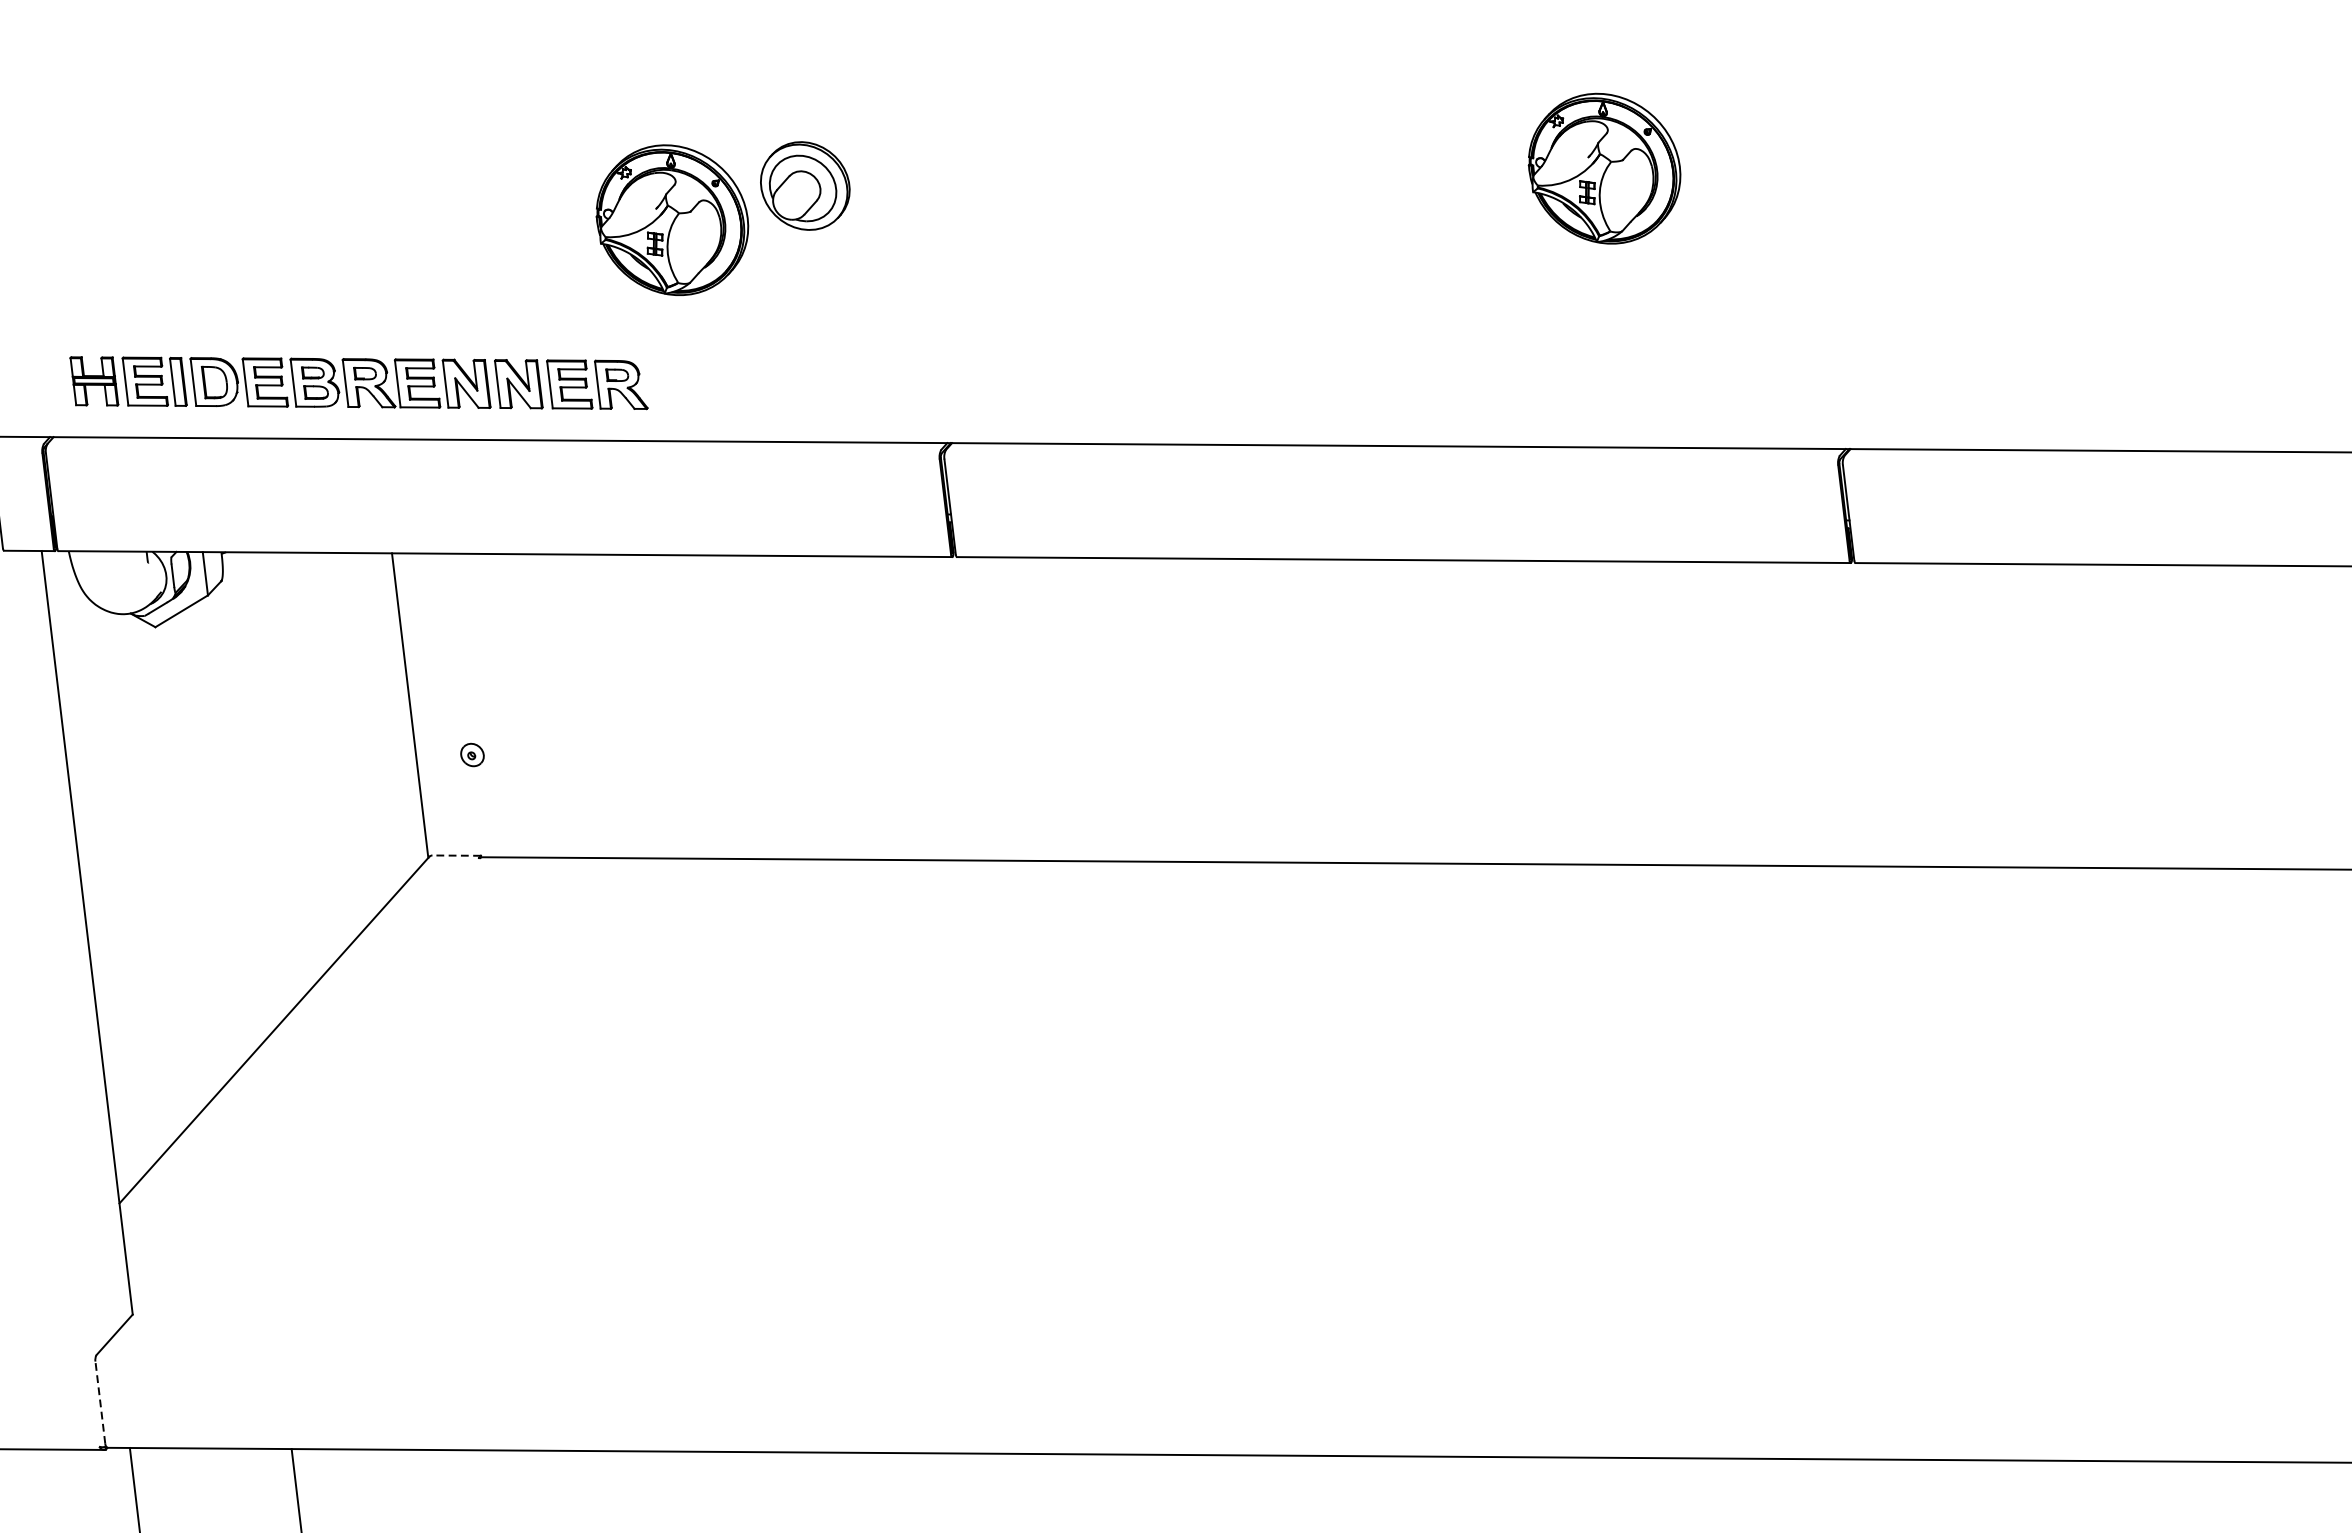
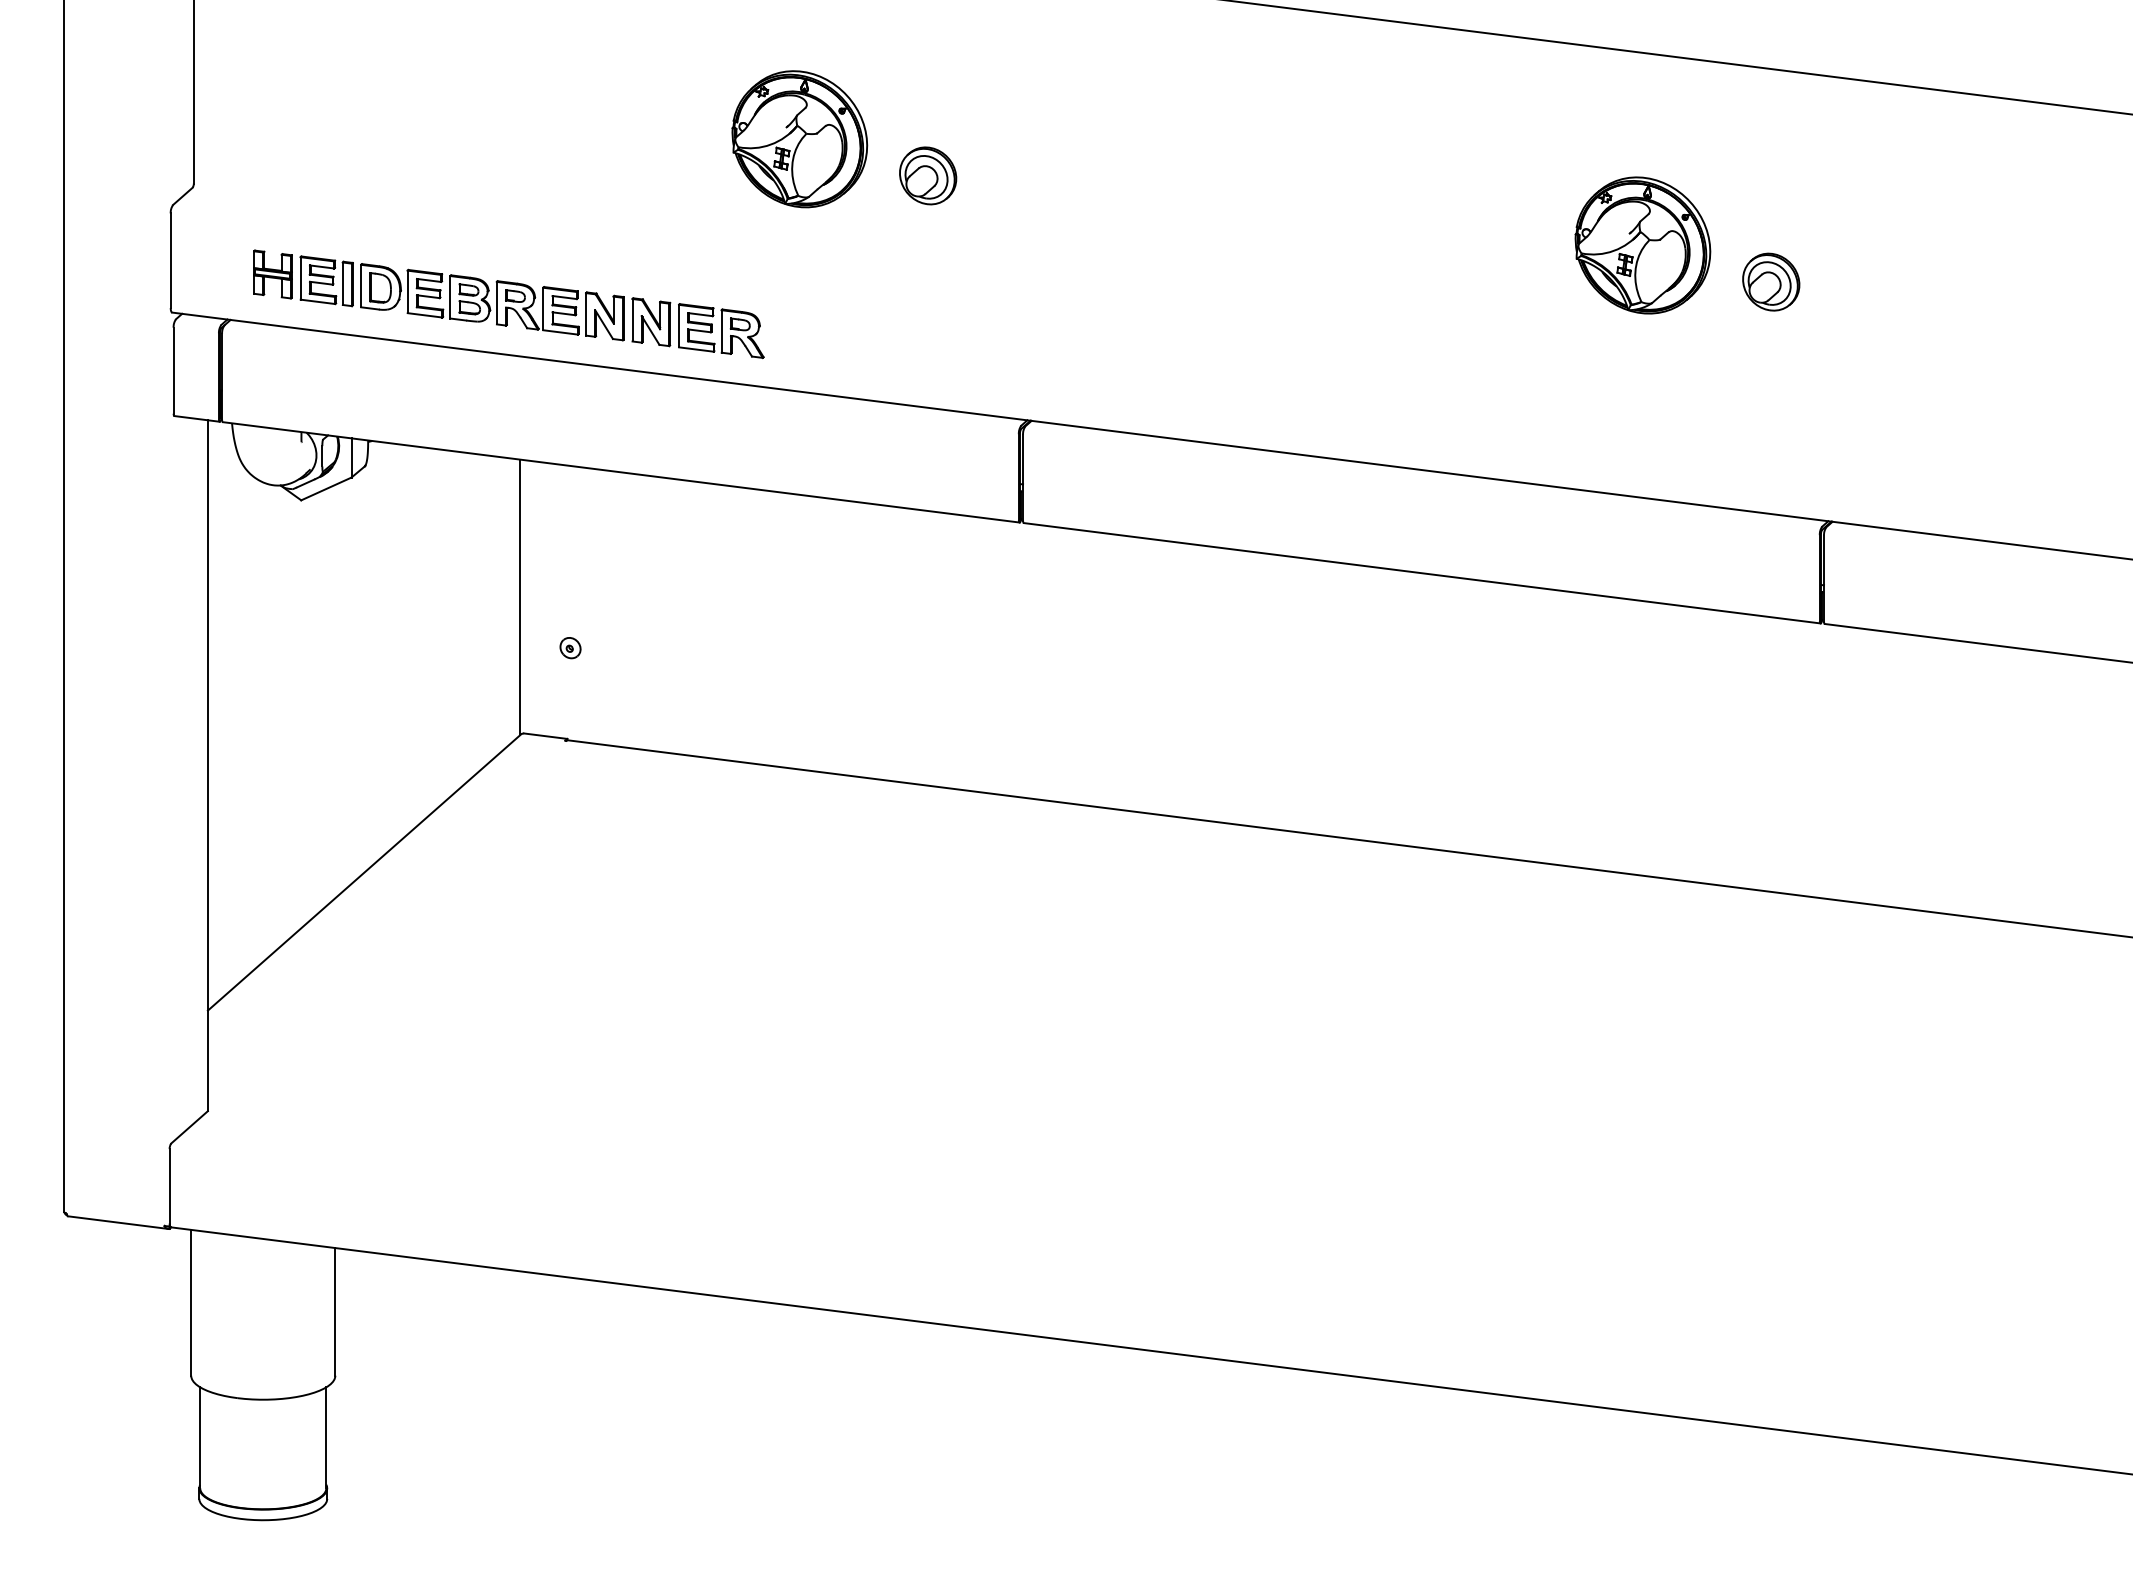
part: (805, 185) -> (928, 175), size x0.71
part: (1751, 191) -> (1771, 281), added
part: (672, 220) -> (799, 139), moved
line: (456, 856) -> (545, 736), dashed -> solid
line: (100, 1401) -> (169, 1185), dashed -> solid

